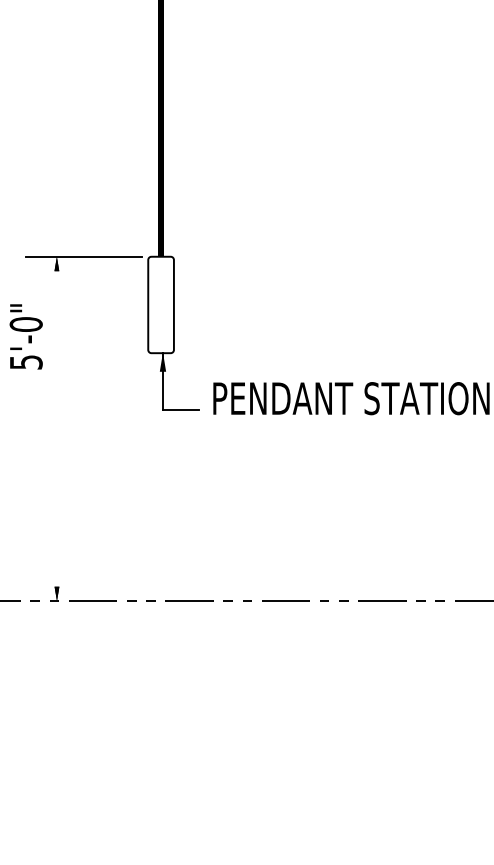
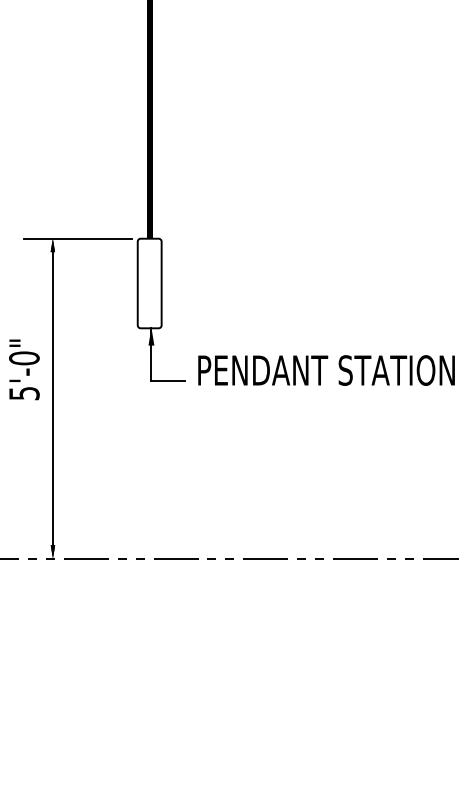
text: (25, 336) -> (23, 369), moved
line: (56, 430) -> (52, 400), added

